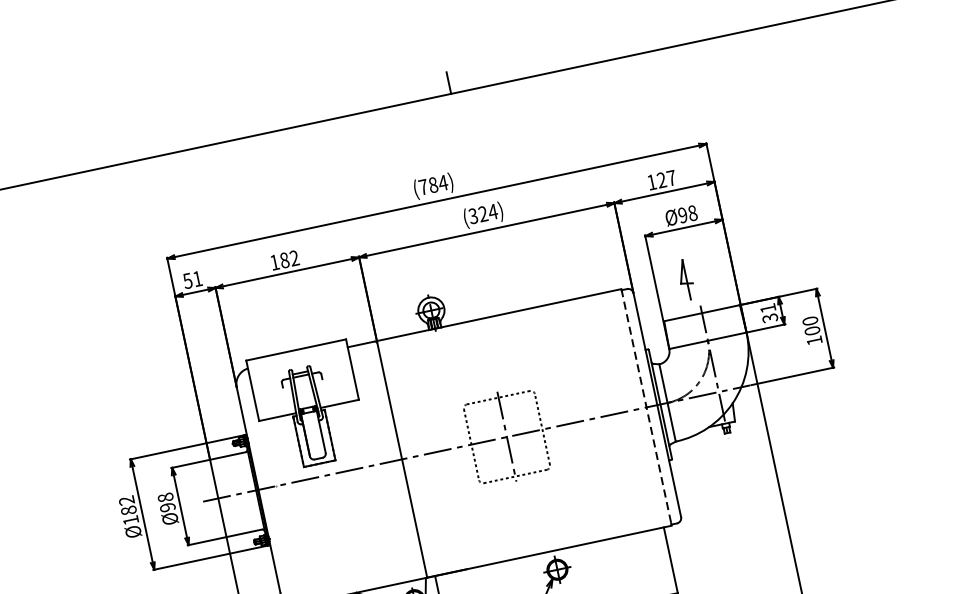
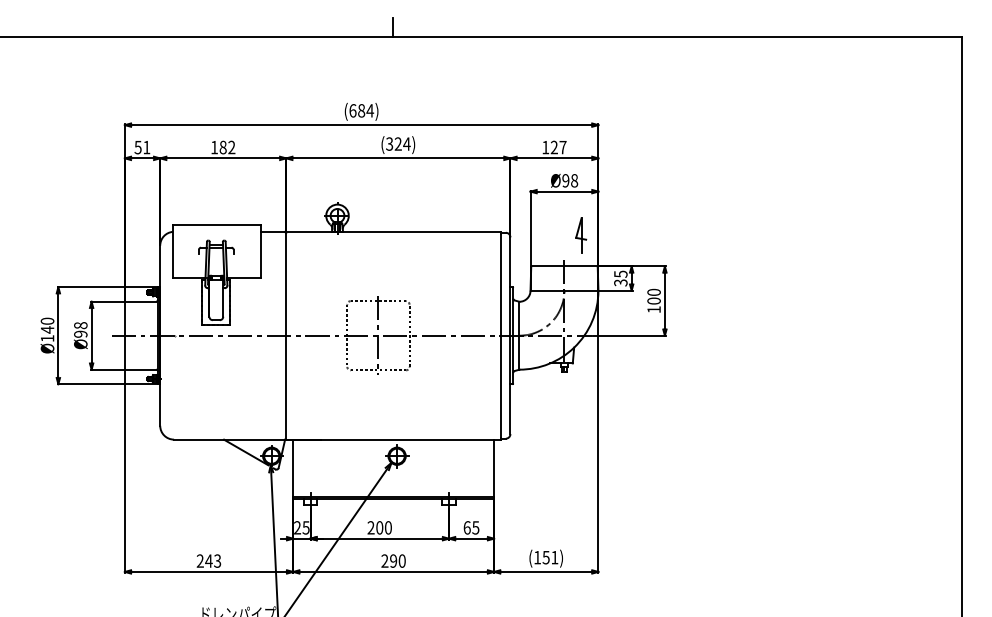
text: (422, 186) -> (352, 110), (784) -> (684)
part: (686, 279) -> (581, 235), moved
text: (767, 307) -> (620, 273), 31 -> 35
line: (647, 407) -> (501, 335), dashed -> solid
text: (127, 505) -> (47, 325), Ø182 -> Ø140

